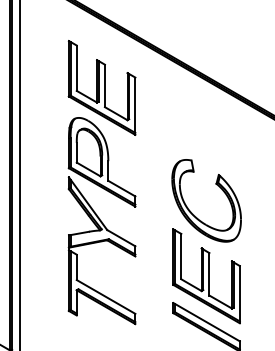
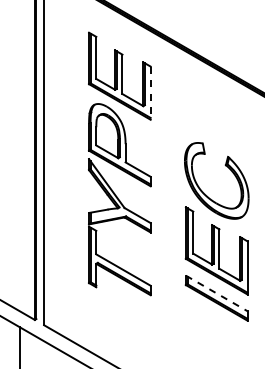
line: (135, 106) -> (150, 93), solid -> dashed
line: (206, 322) -> (216, 293), solid -> dashed

